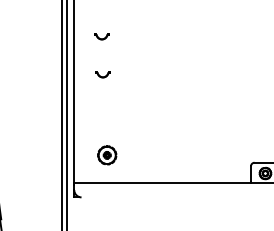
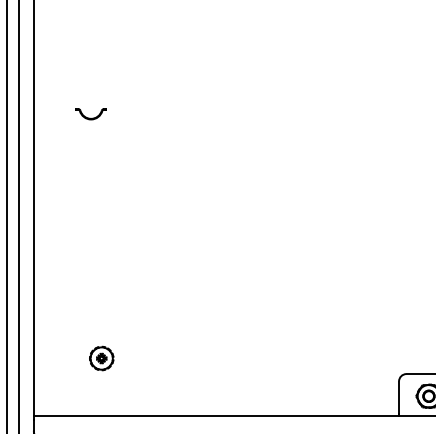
part: (102, 74) -> (92, 191), removed
part: (106, 154) -> (100, 356), size x0.62

